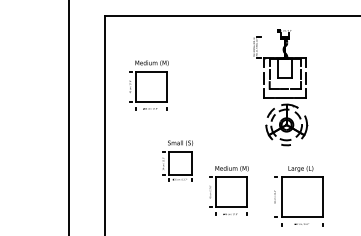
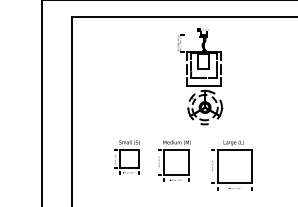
part: (148, 84) -> (108, 73), removed
part: (281, 87) -> (200, 76), moved
part: (176, 161) -> (126, 157), moved

